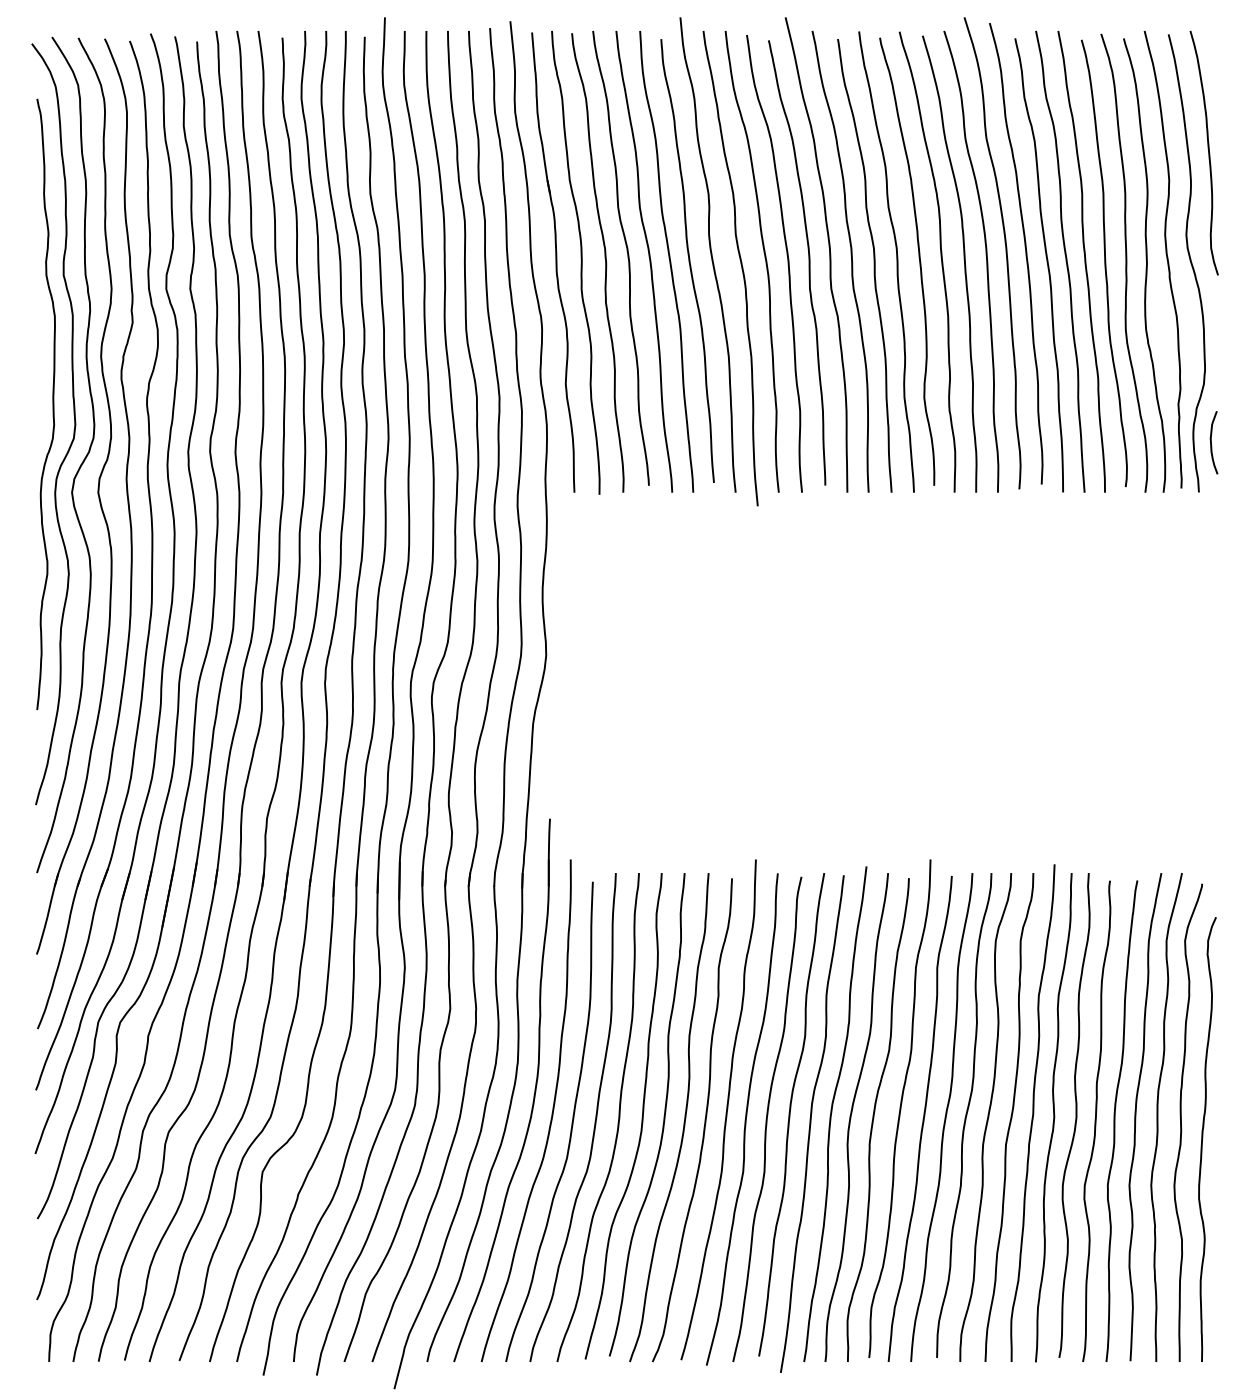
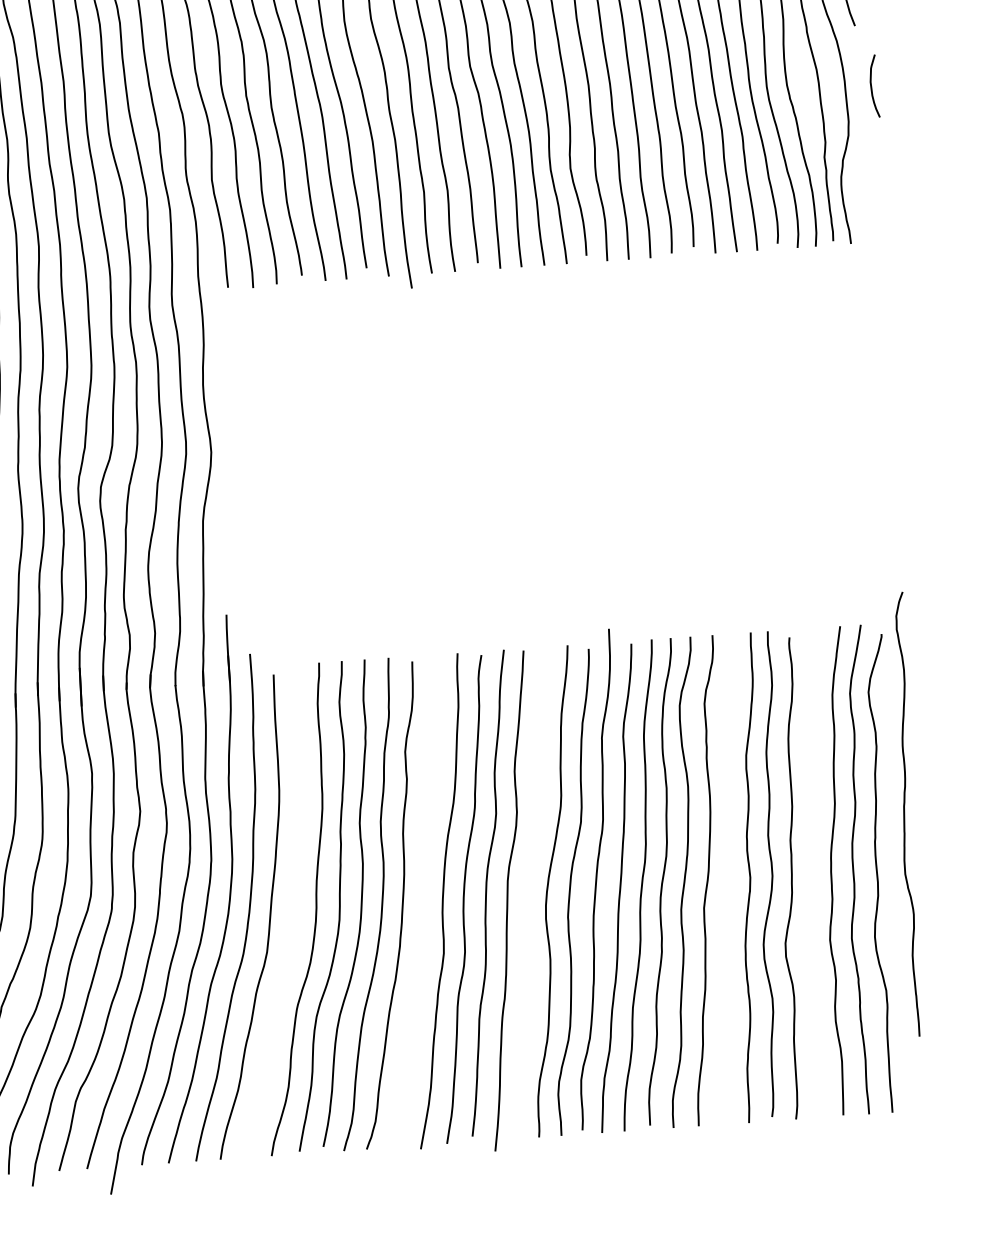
curve: (1211, 442) -> (871, 86), moved
curve: (725, 1112) -> (422, 895), removed
curve: (832, 1112) -> (528, 888), removed
curve: (1032, 1112) -> (728, 874), removed
curve: (1115, 1120) -> (811, 876), removed
curve: (594, 1121) -> (291, 913), removed
curve: (1203, 1138) -> (905, 813), moved

